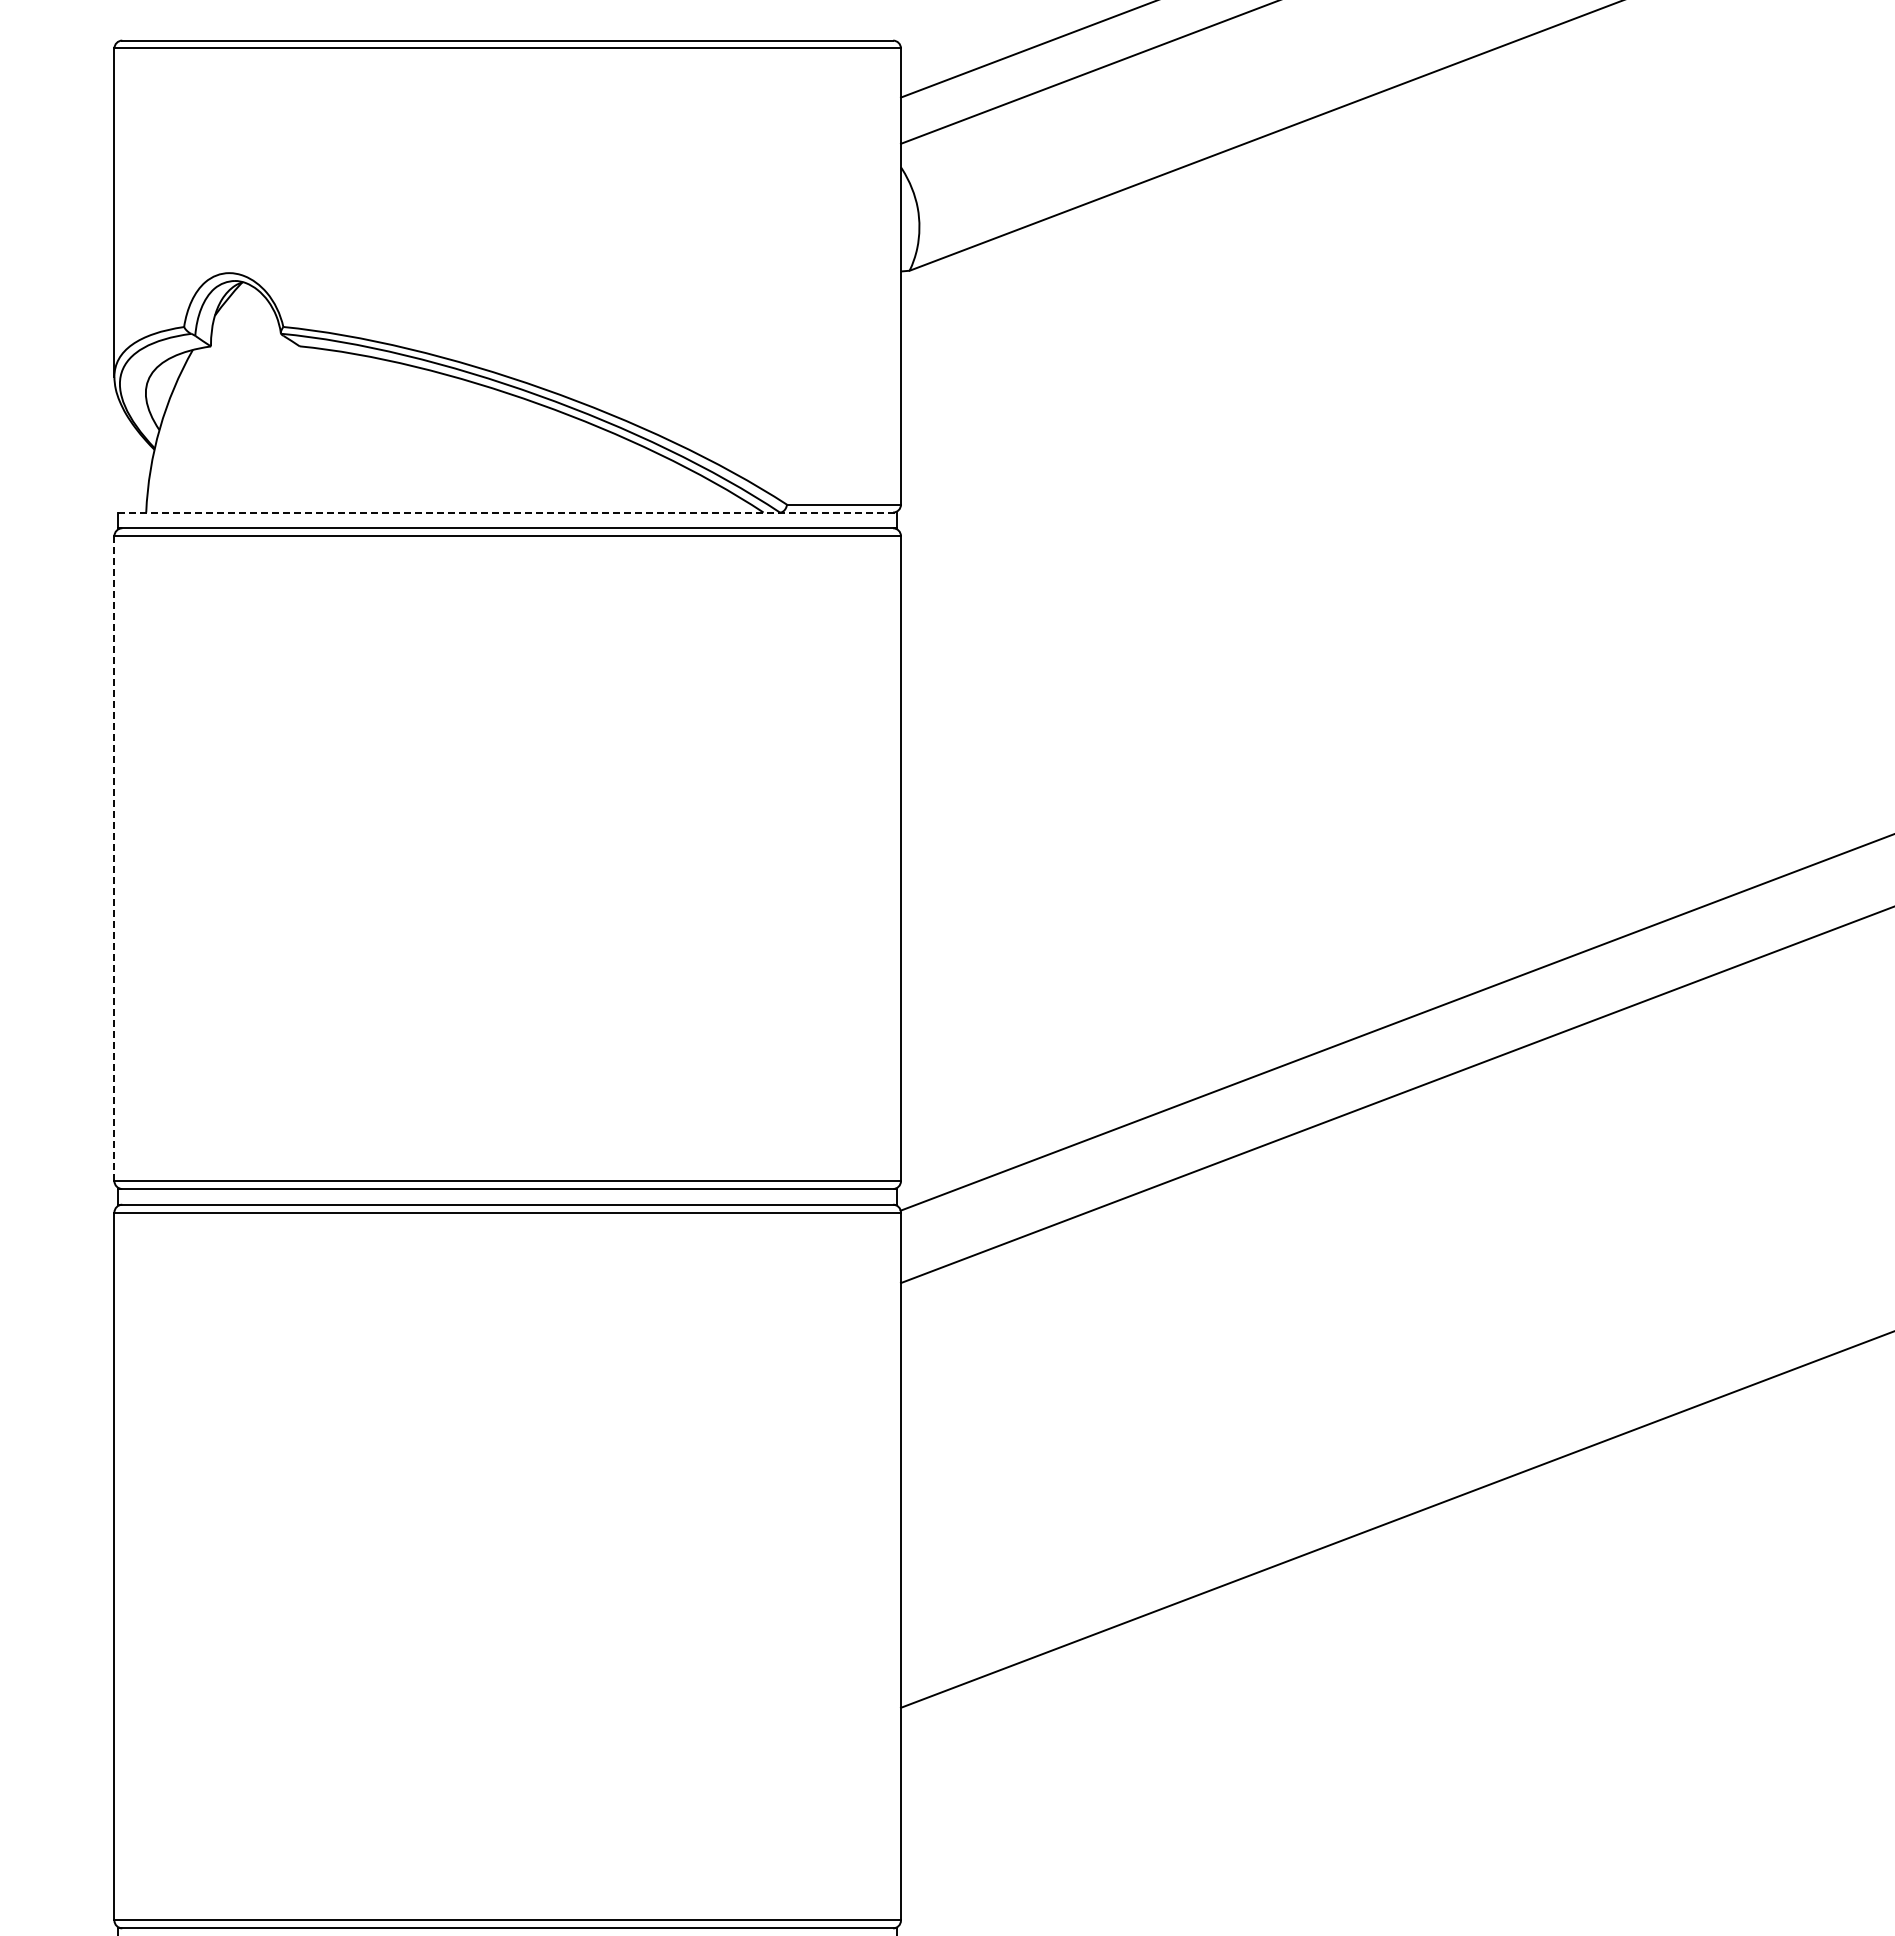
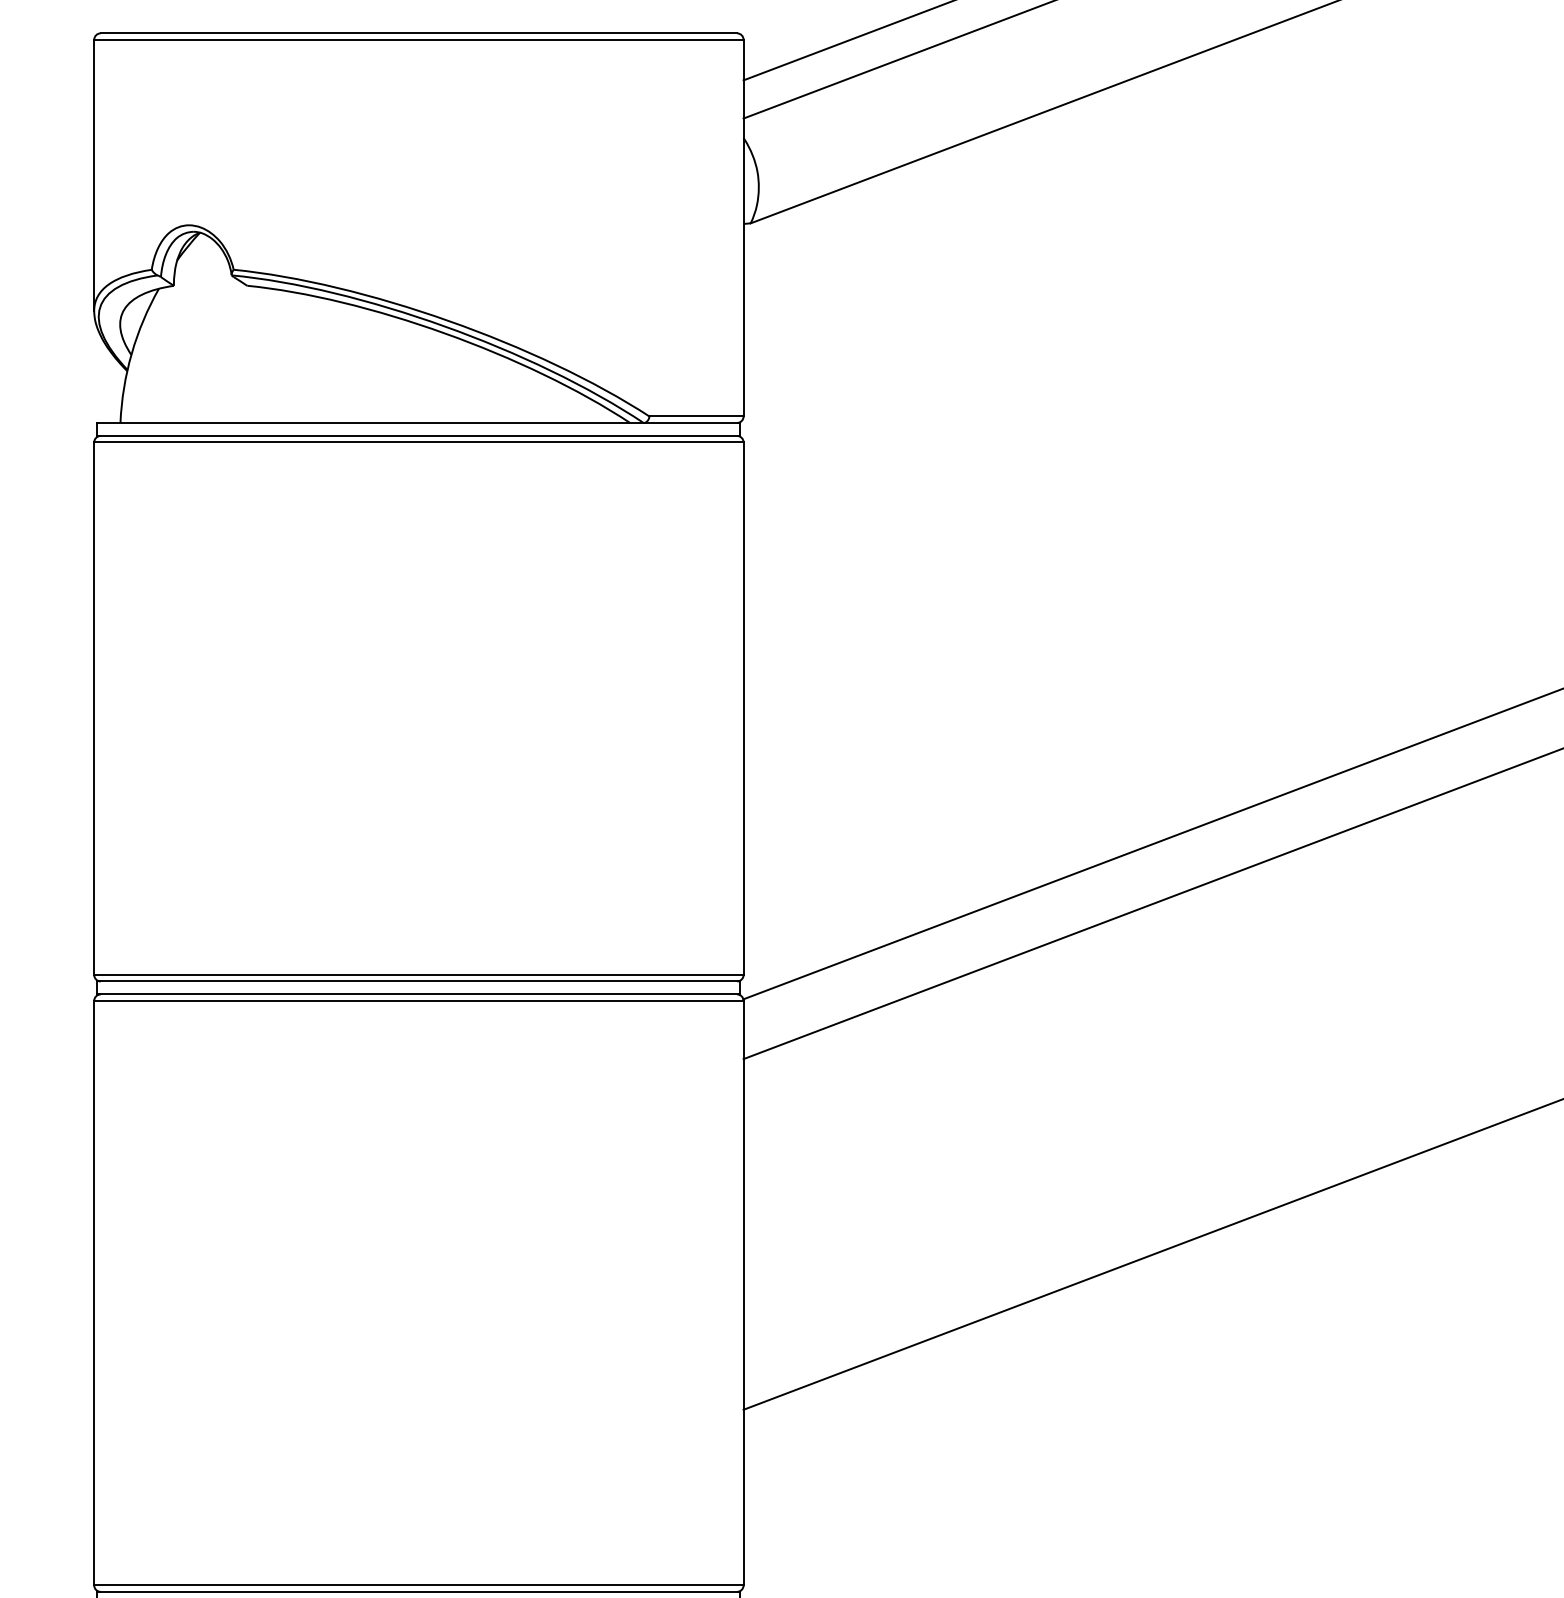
line: (508, 512) -> (419, 422), dashed -> solid
line: (114, 858) -> (94, 708), dashed -> solid

